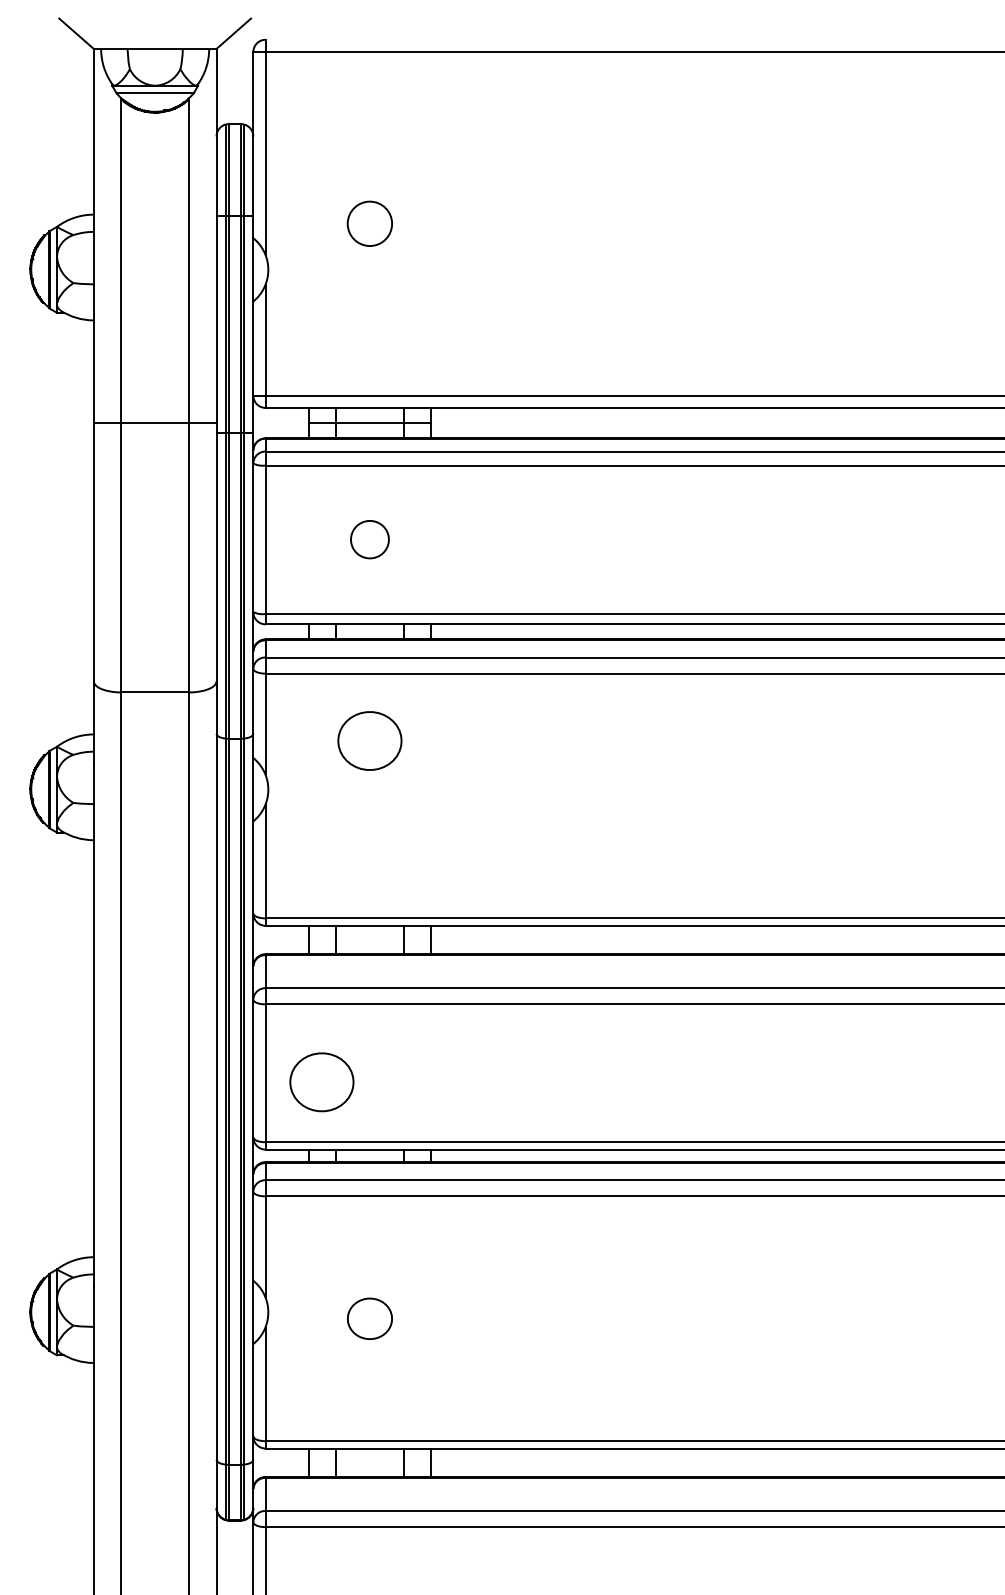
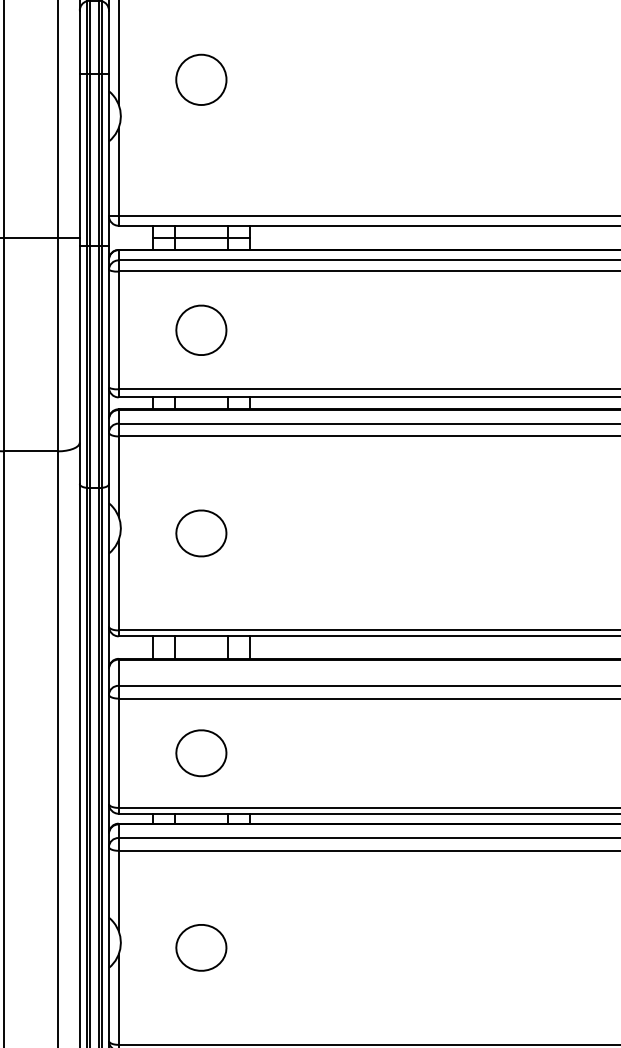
circle: (369, 223) -> (201, 79), size x1.43
part: (369, 539) -> (201, 330), size x1.67
part: (369, 740) -> (201, 533), moved
part: (321, 1082) -> (201, 753), moved
part: (369, 1318) -> (201, 947), size x1.43

